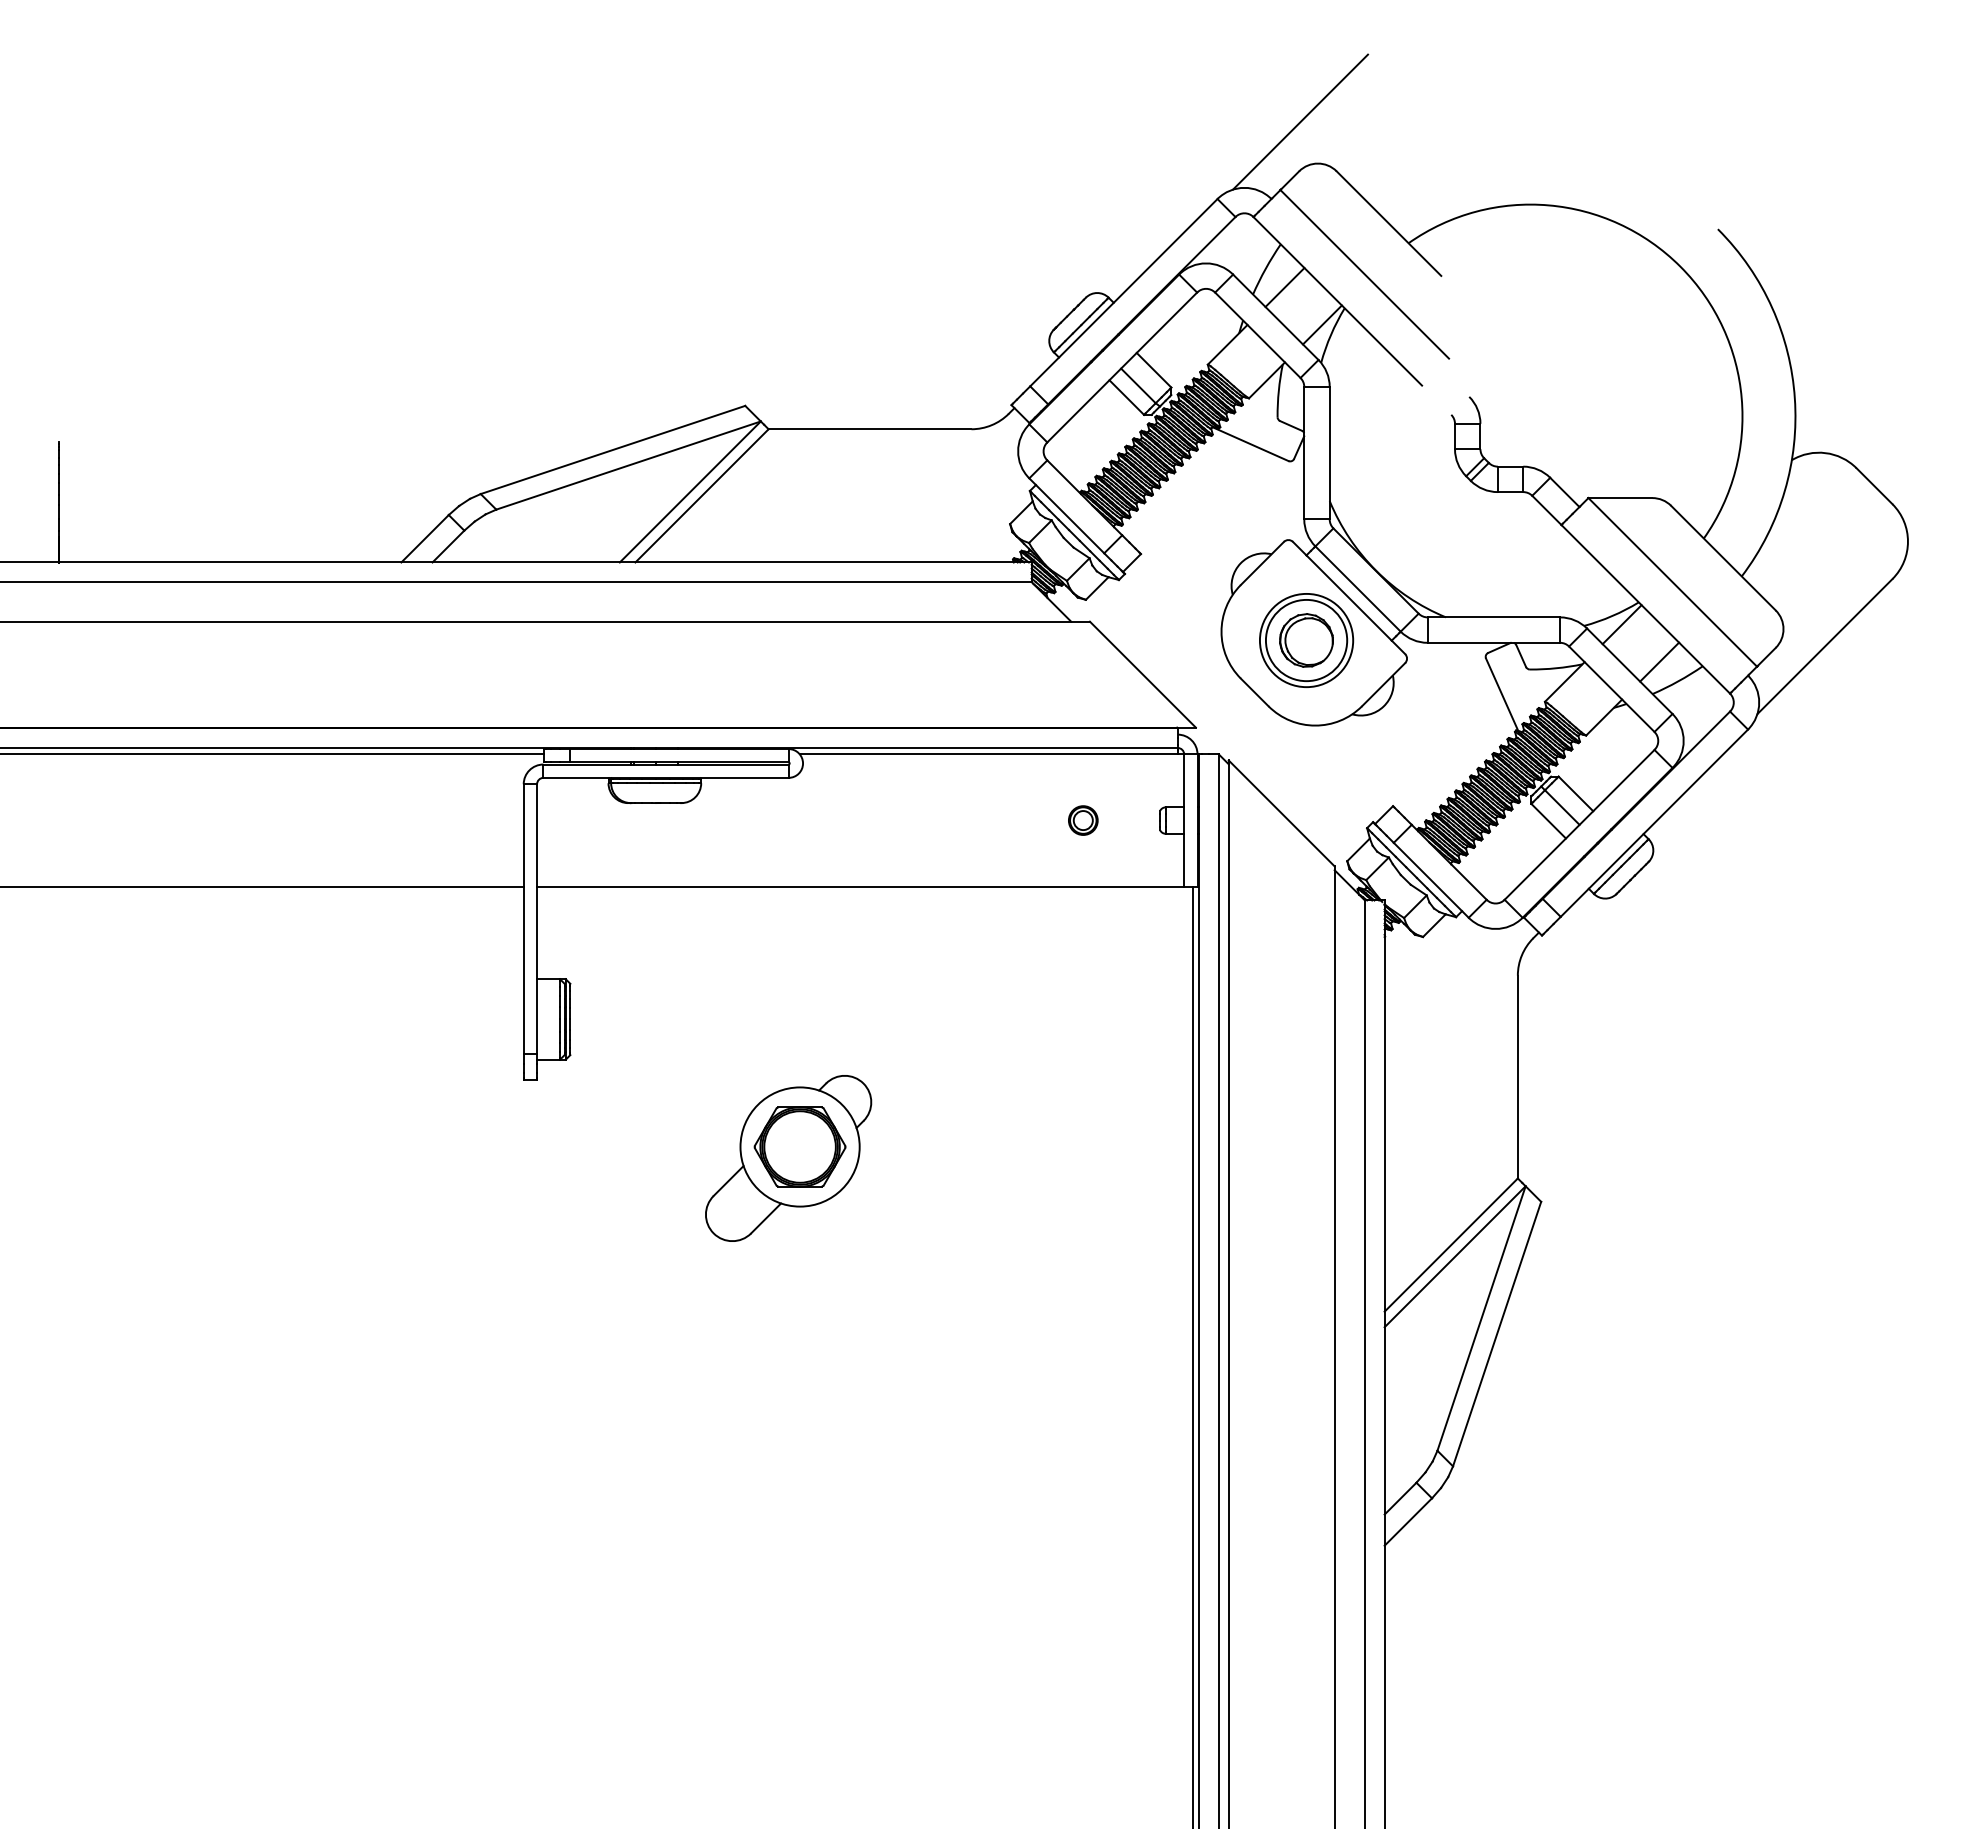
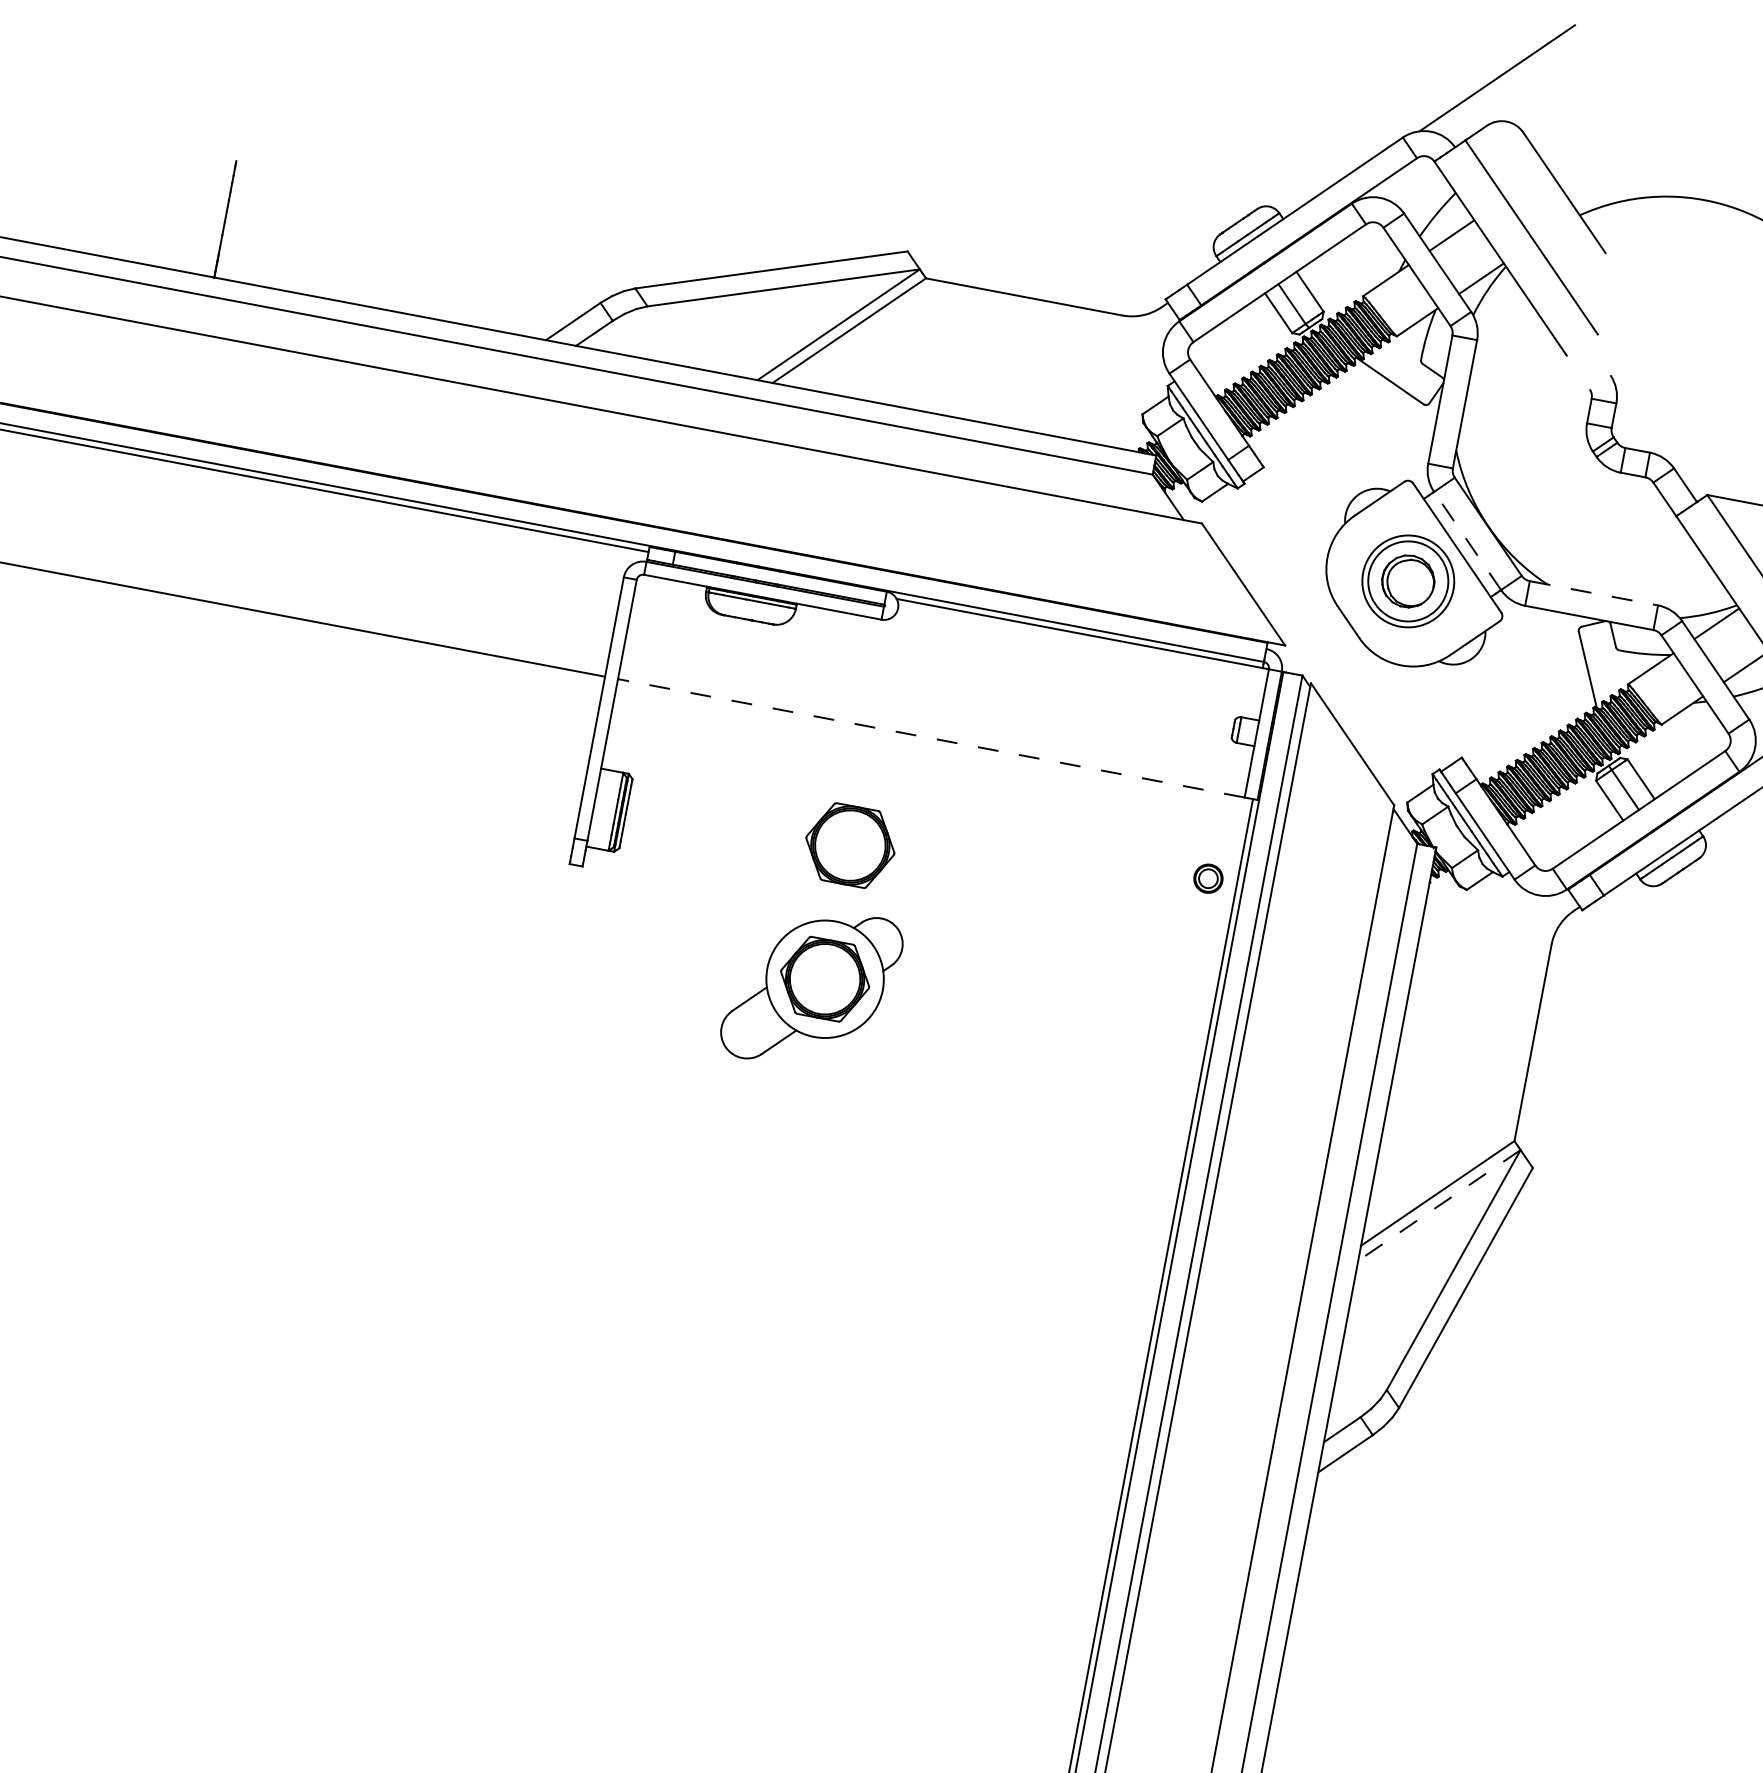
line: (1357, 588) -> (1467, 540), solid -> dashed
line: (1494, 617) -> (1594, 593), solid -> dashed
part: (1083, 820) -> (1208, 878), moved
line: (860, 886) -> (931, 738), solid -> dashed
part: (799, 1008) -> (849, 845), added
line: (1455, 1256) -> (1439, 1205), solid -> dashed

